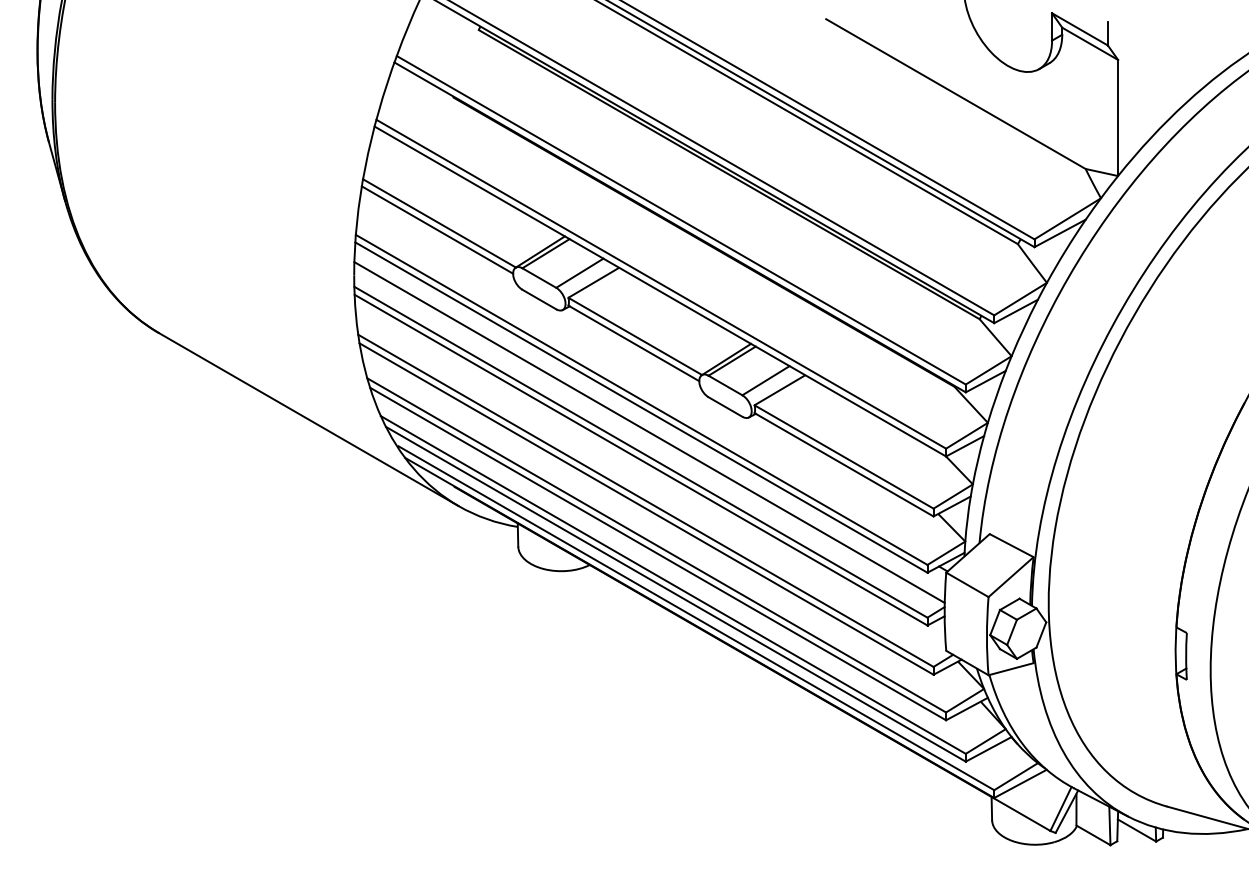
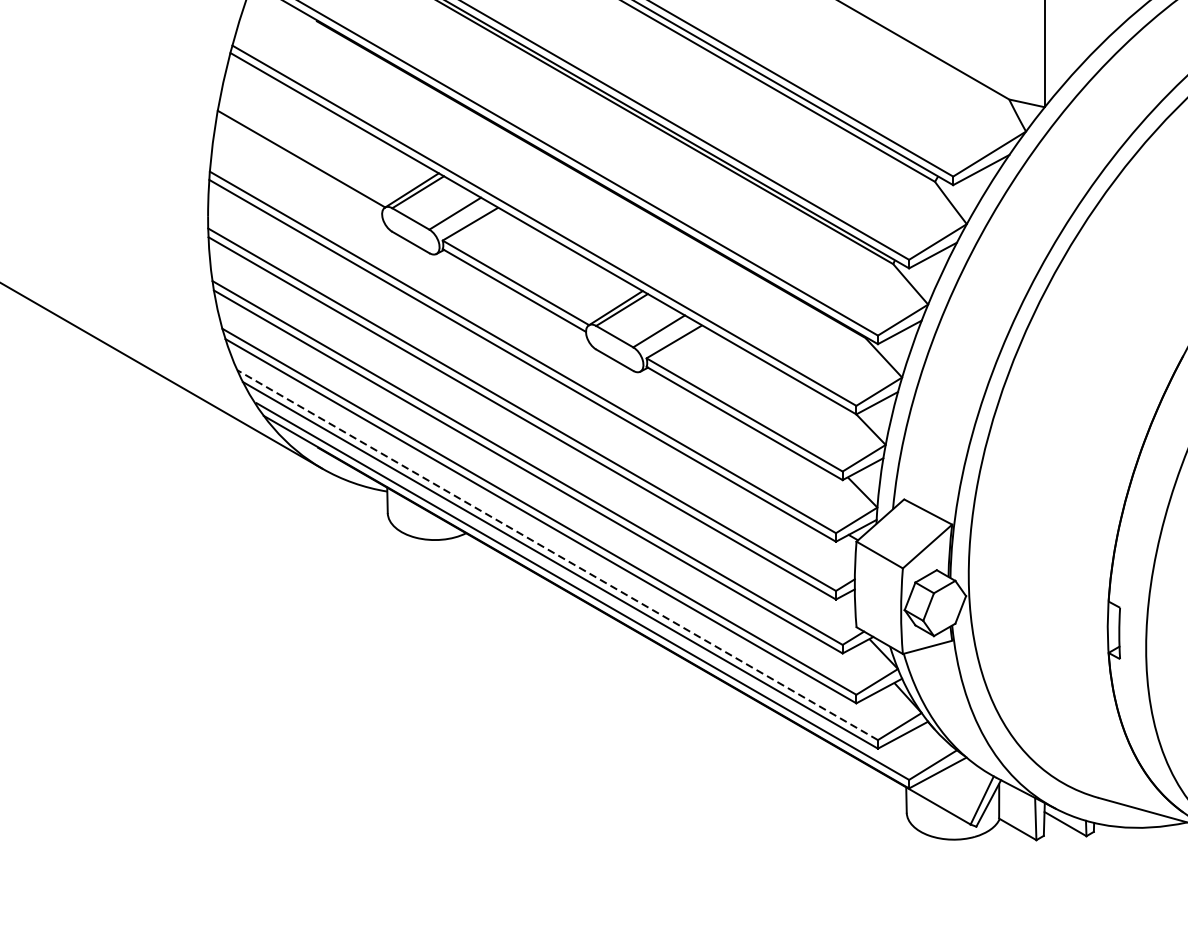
line: (437, 229) -> (299, 165), removed
line: (649, 432) -> (531, 388), removed
line: (673, 584) -> (557, 554), solid -> dashed

